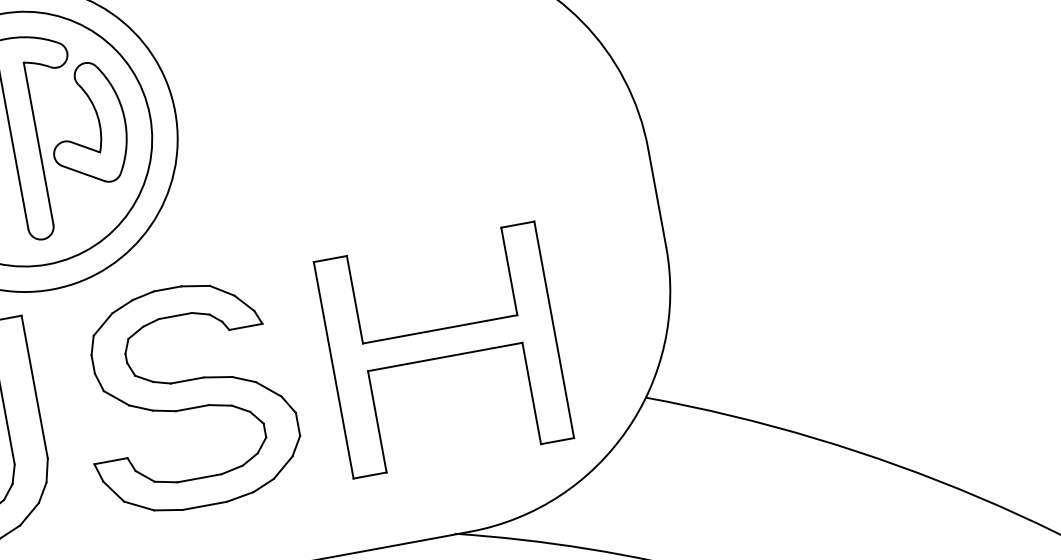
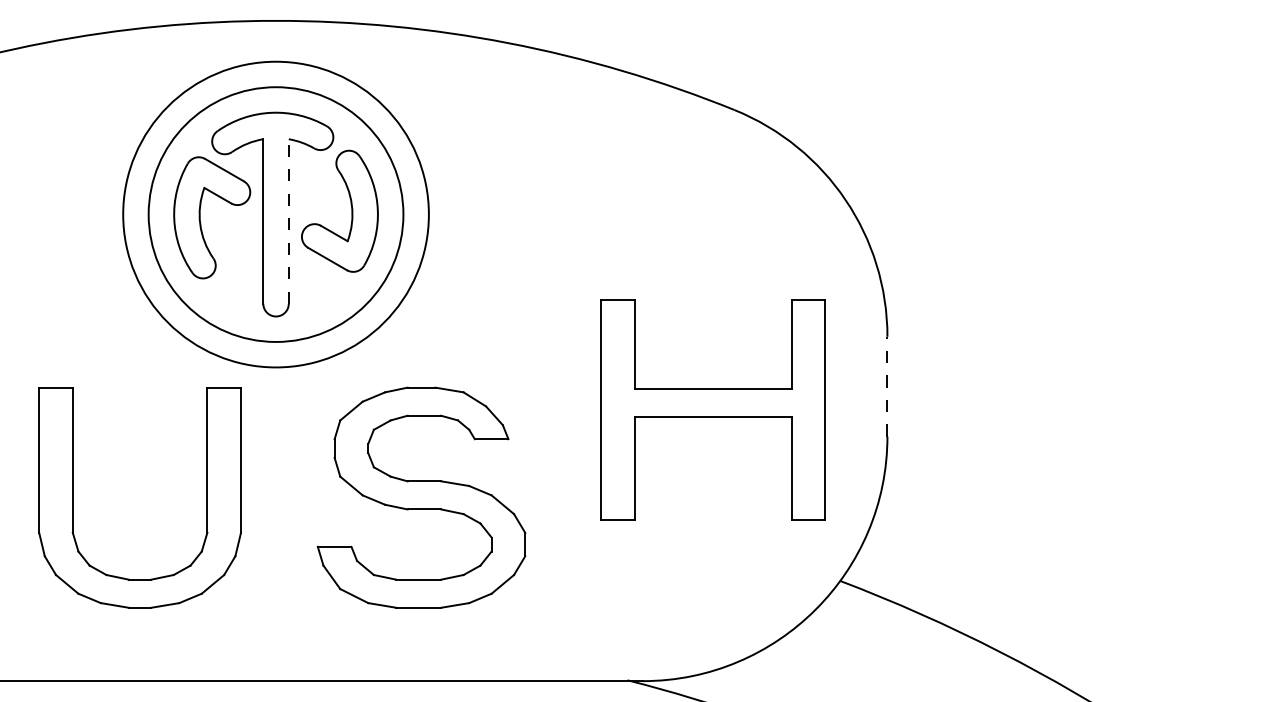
line: (38, 143) -> (288, 221), solid -> dashed
line: (657, 197) -> (887, 386), solid -> dashed
part: (443, 349) -> (712, 409), moved
part: (187, 396) -> (421, 497), moved

